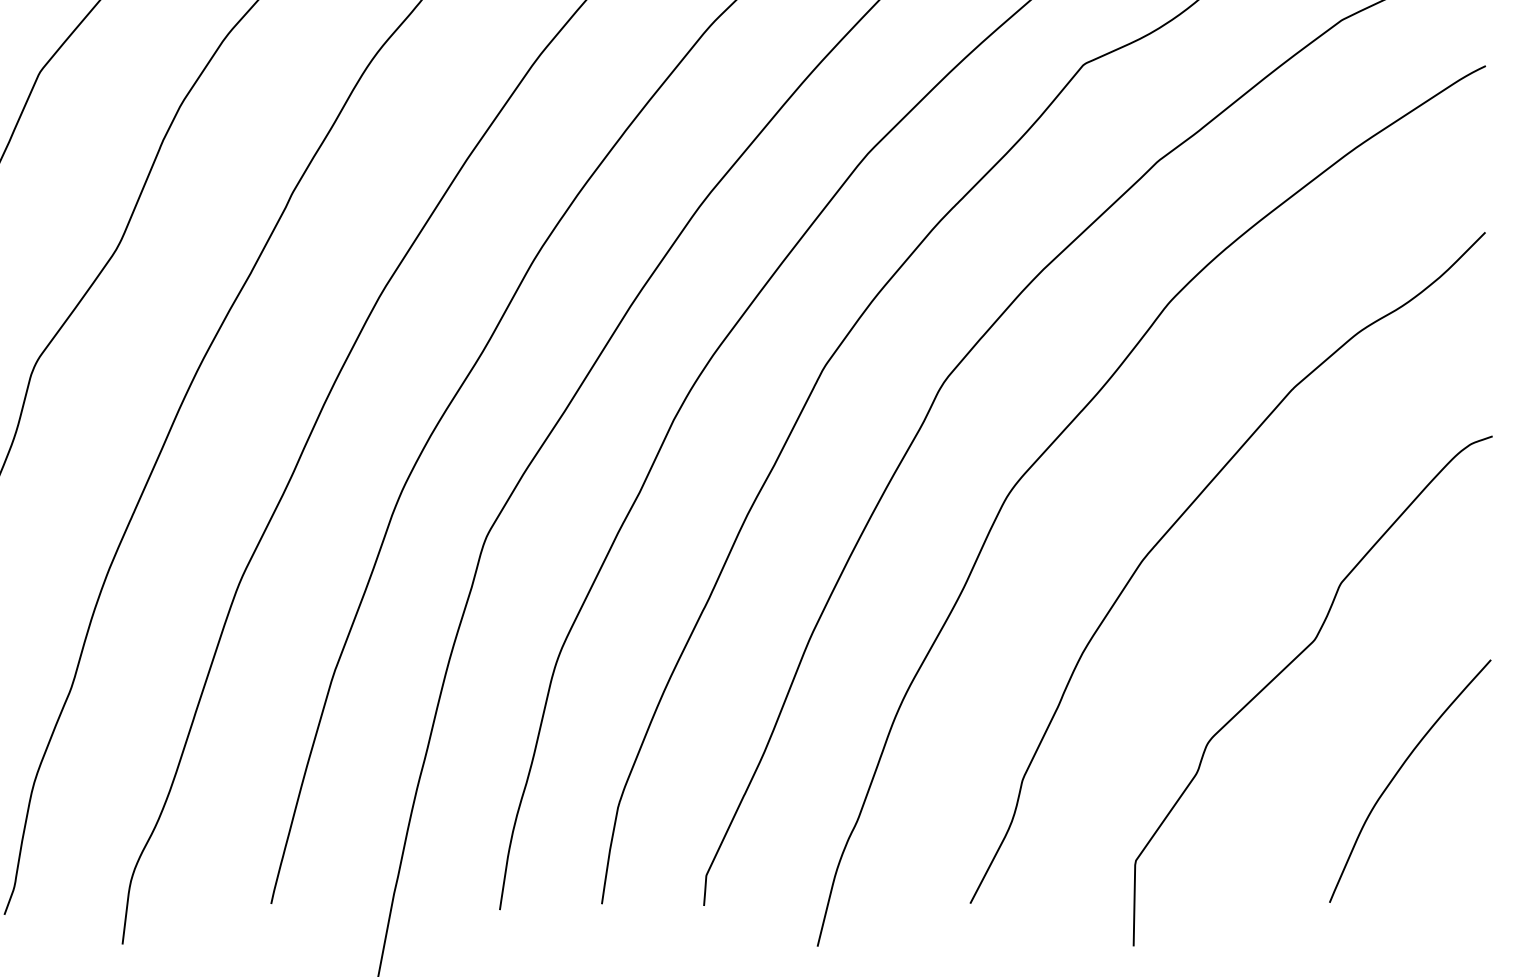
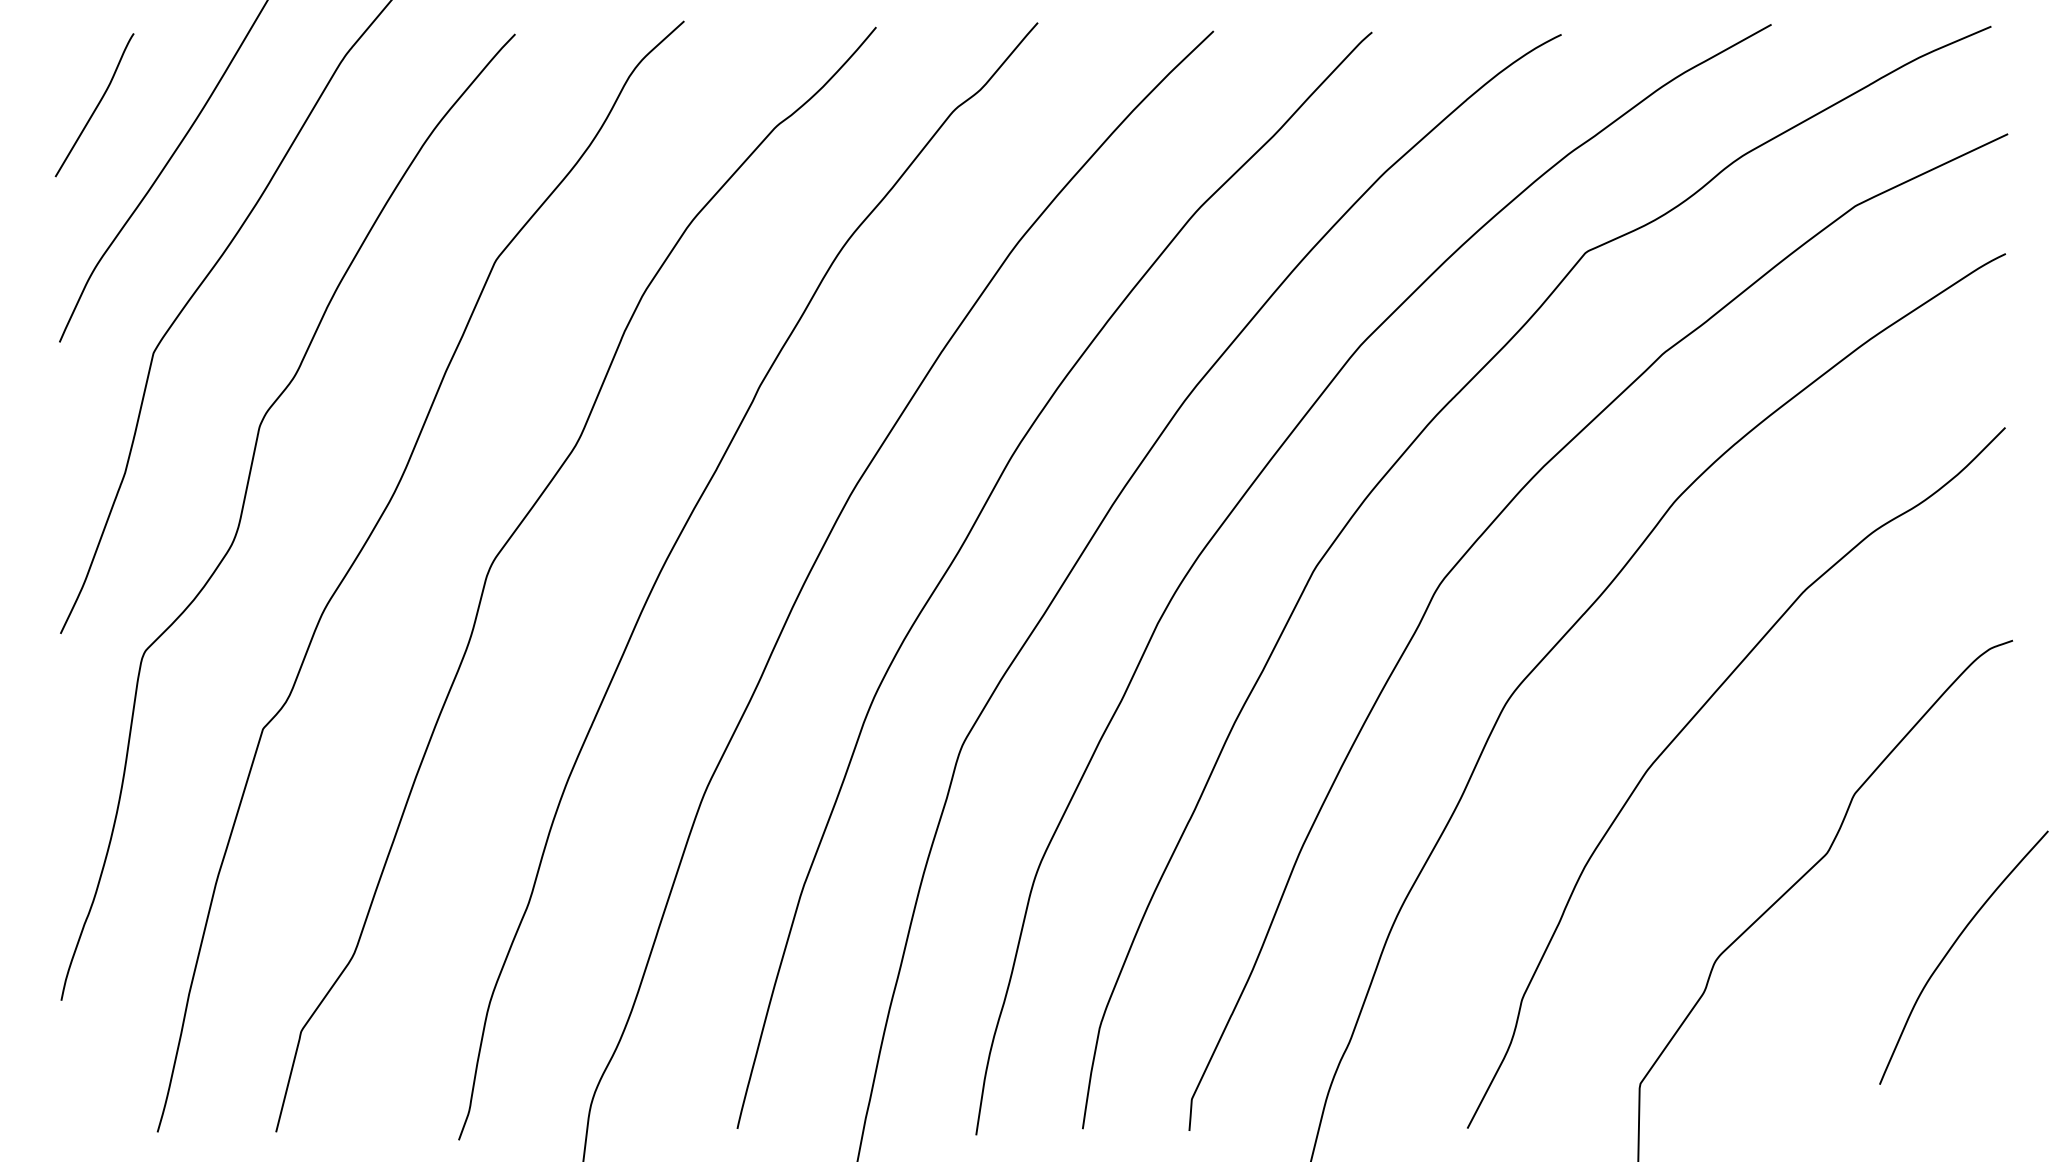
curve: (1397, 774) -> (1950, 950), moved

